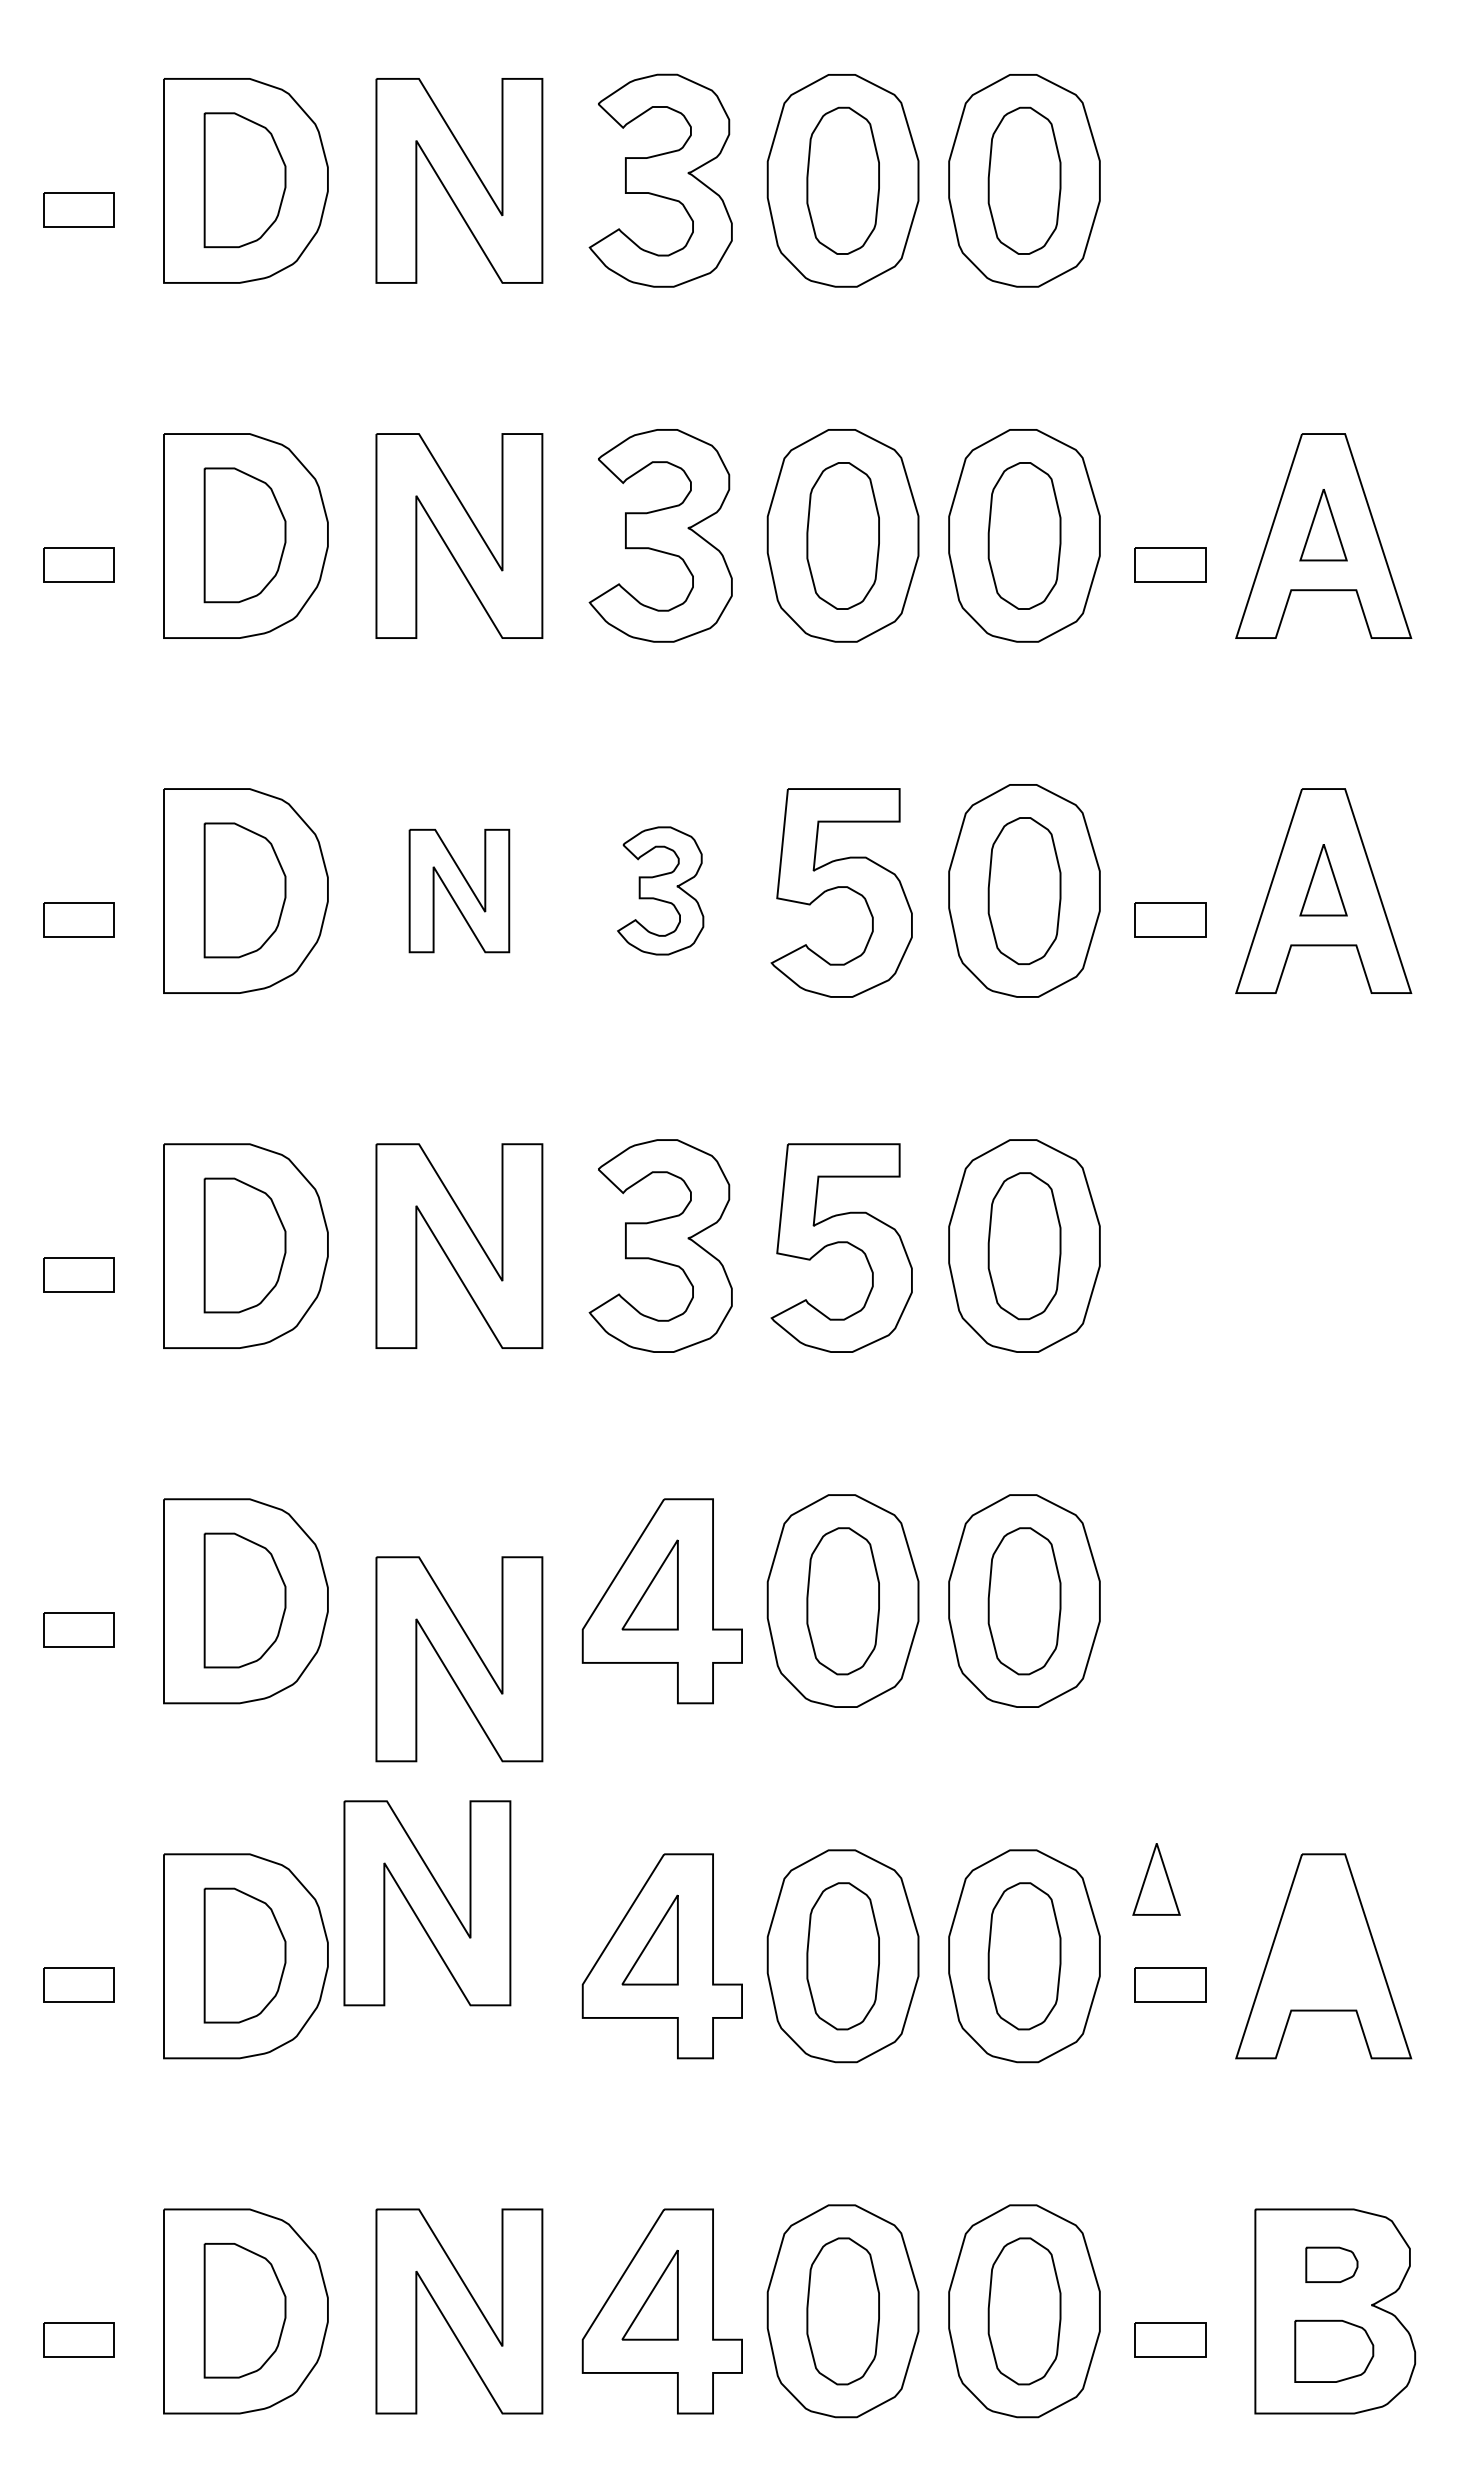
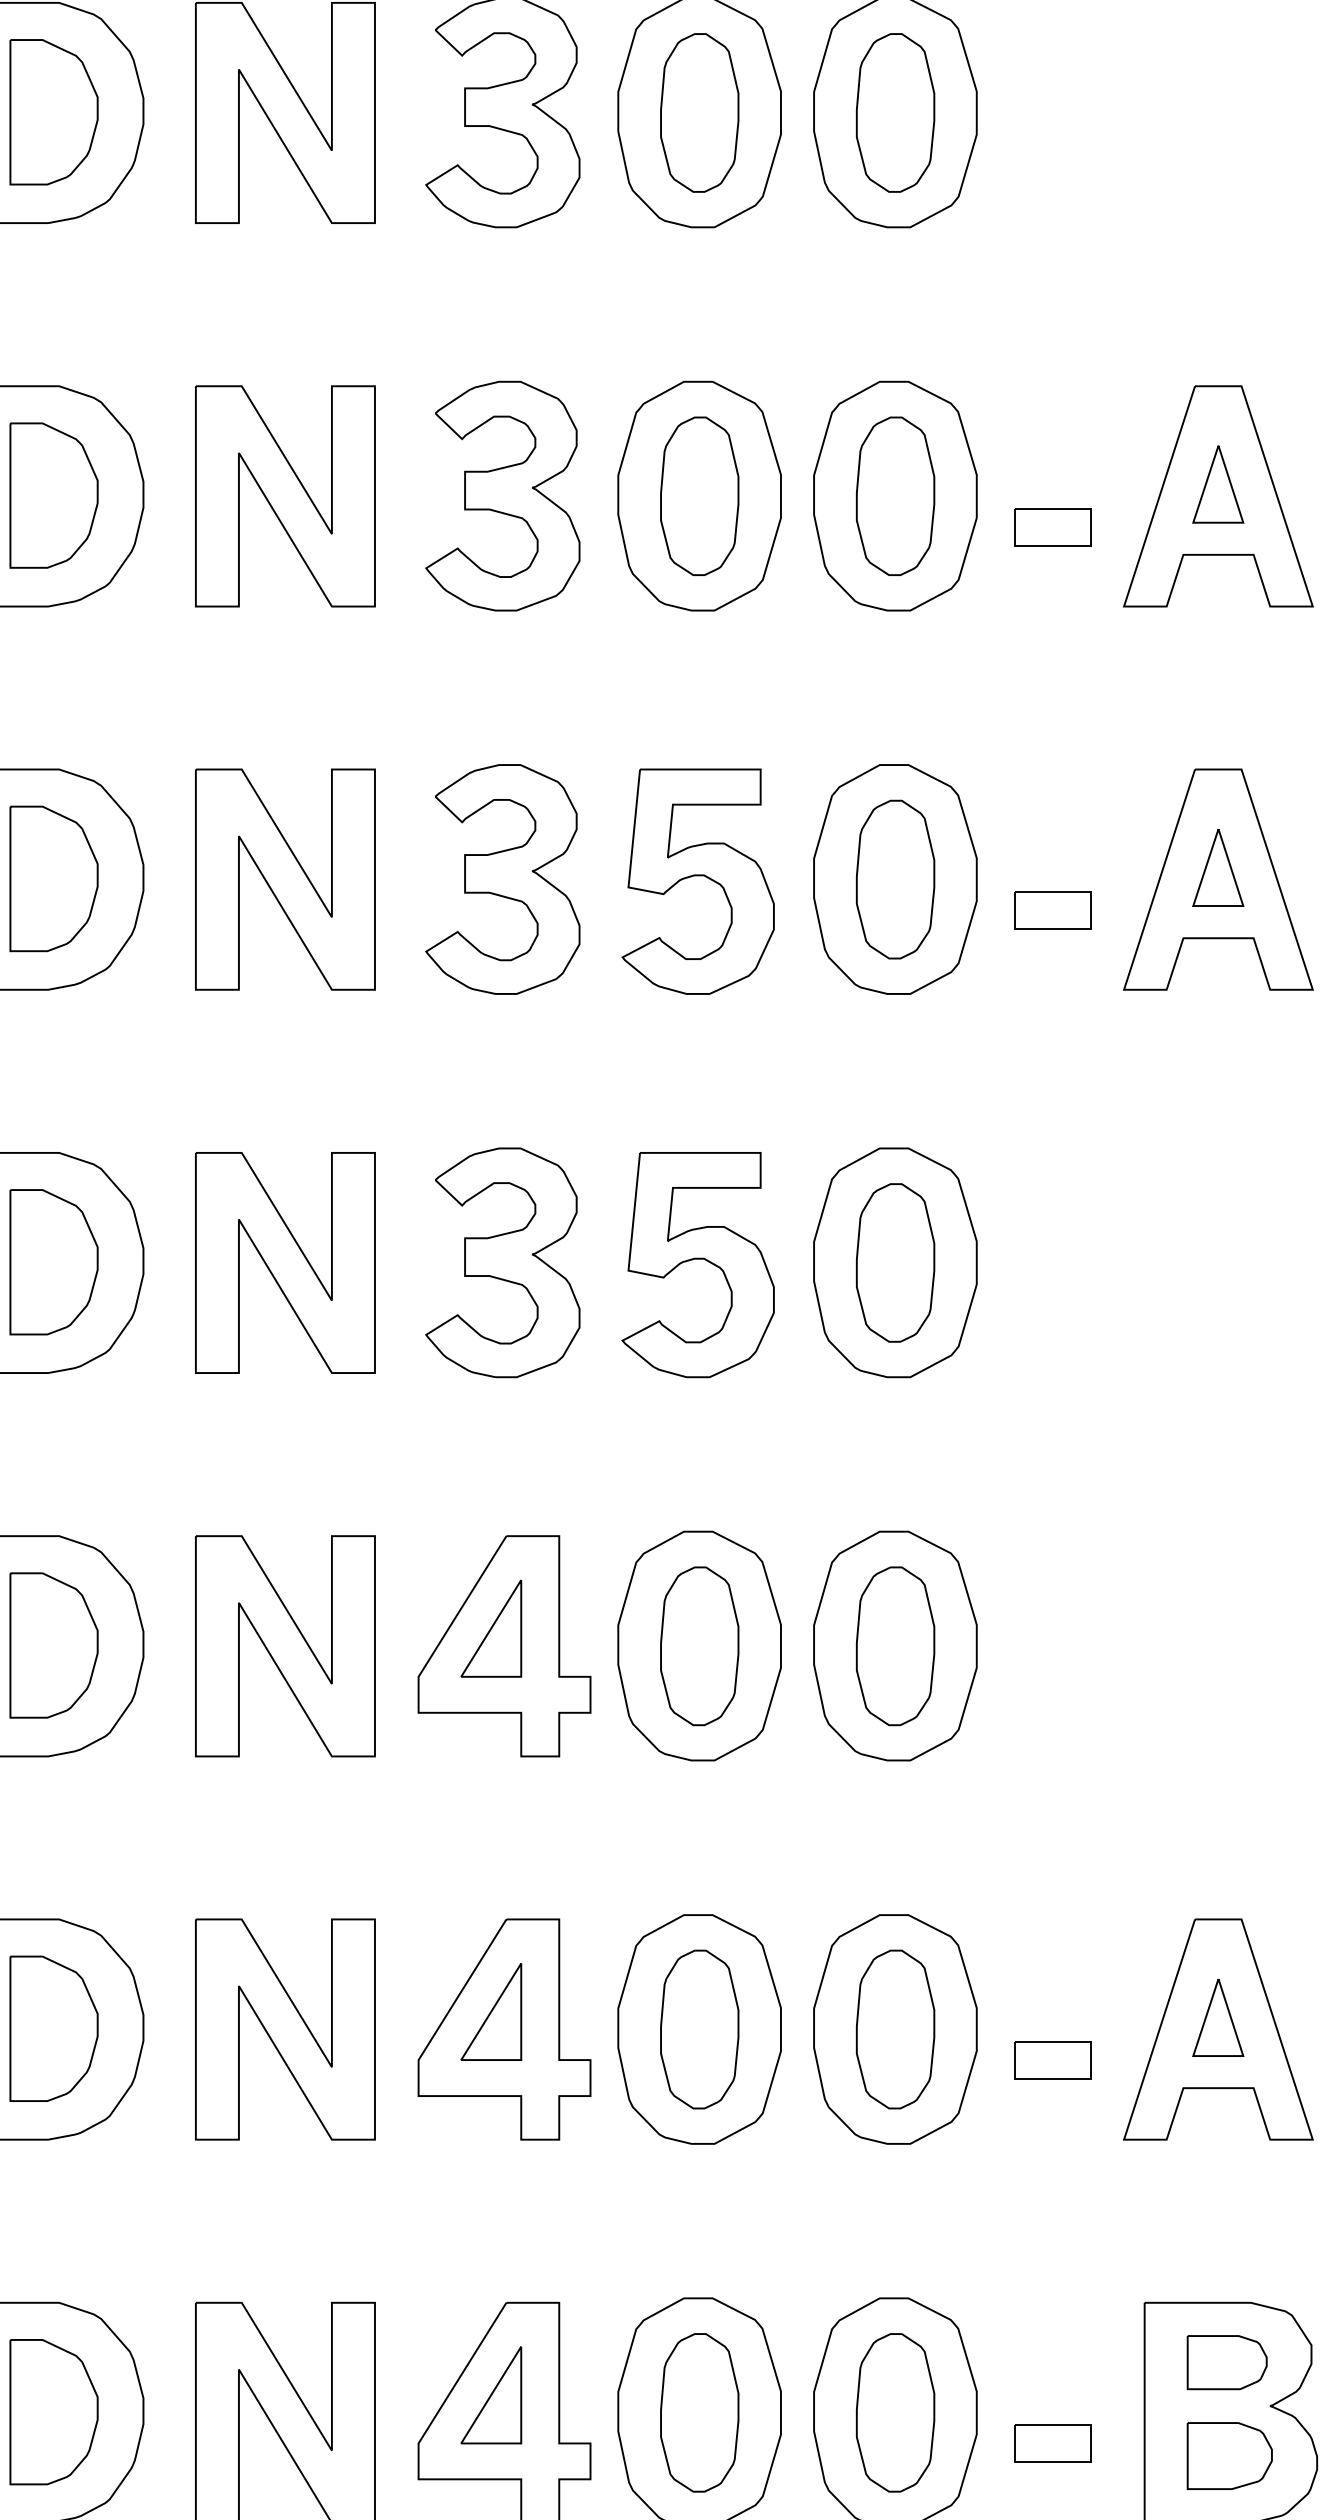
part: (459, 890) -> (285, 879), size x1.67
part: (660, 890) -> (502, 879), size x1.67
part: (459, 1659) -> (285, 1646), moved
part: (1156, 1879) -> (1218, 2017), moved
part: (427, 1903) -> (285, 2029), moved
part: (1331, 2264) -> (1226, 2362), size x1.43

